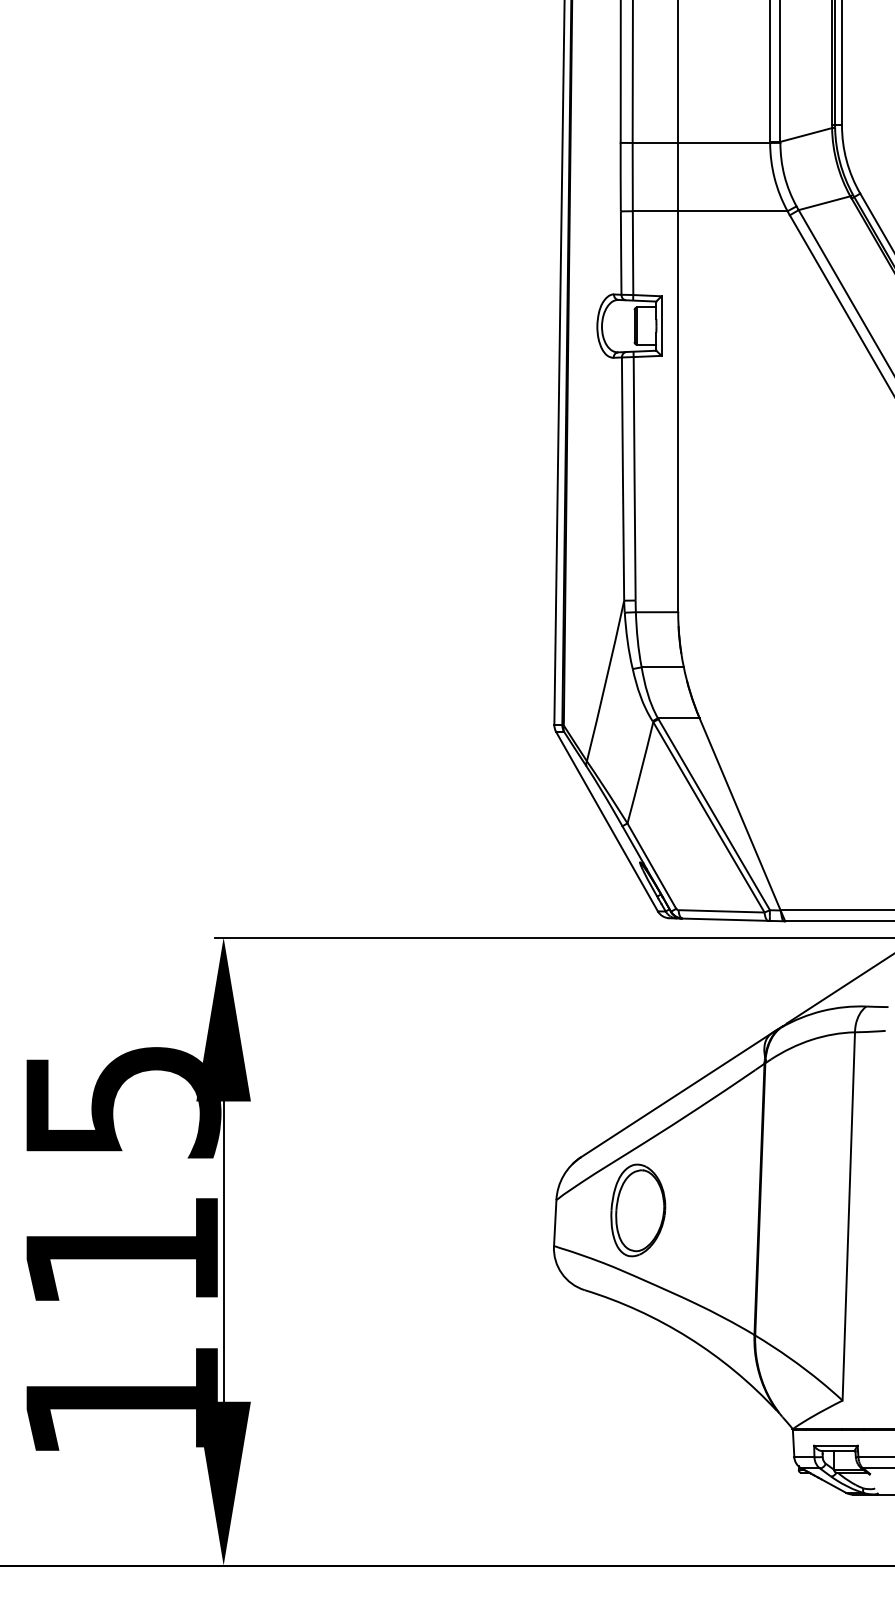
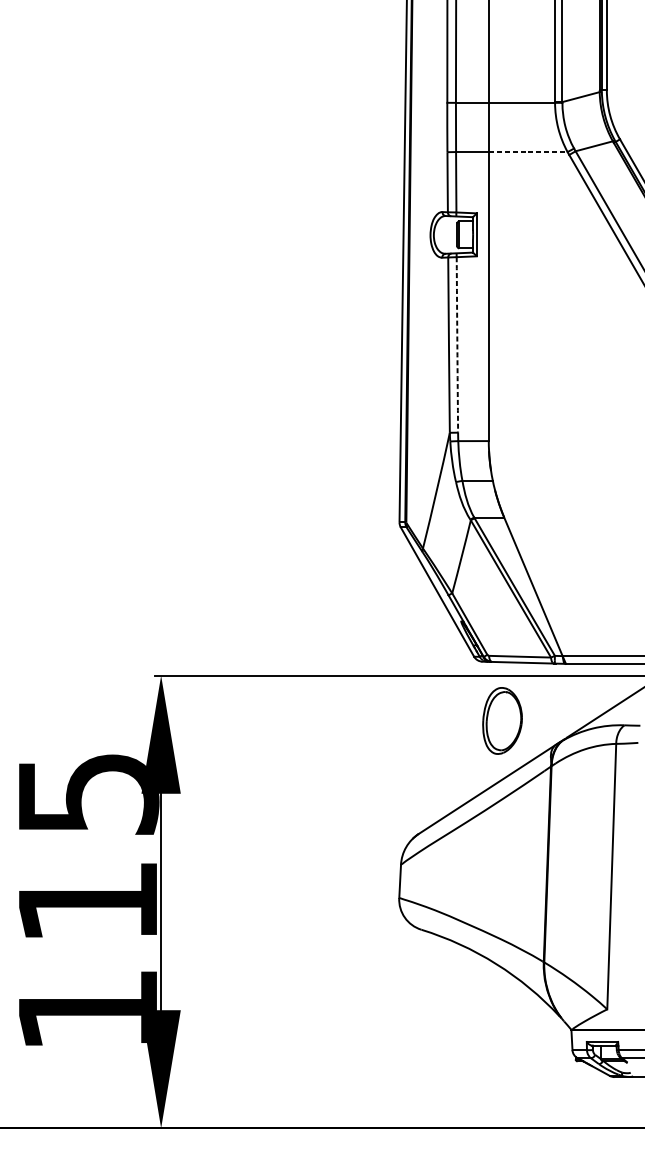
line: (732, 211) -> (527, 152), solid -> dashed
arc: (634, 478) -> (457, 344), solid -> dashed
part: (638, 1210) -> (502, 720), moved

